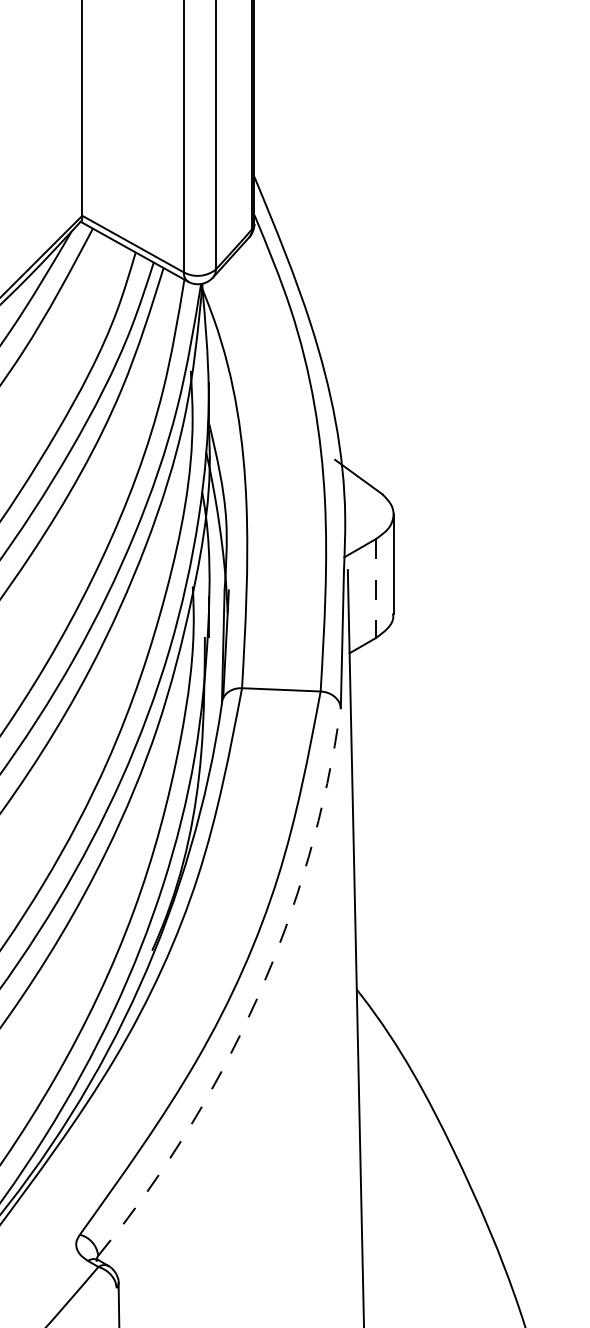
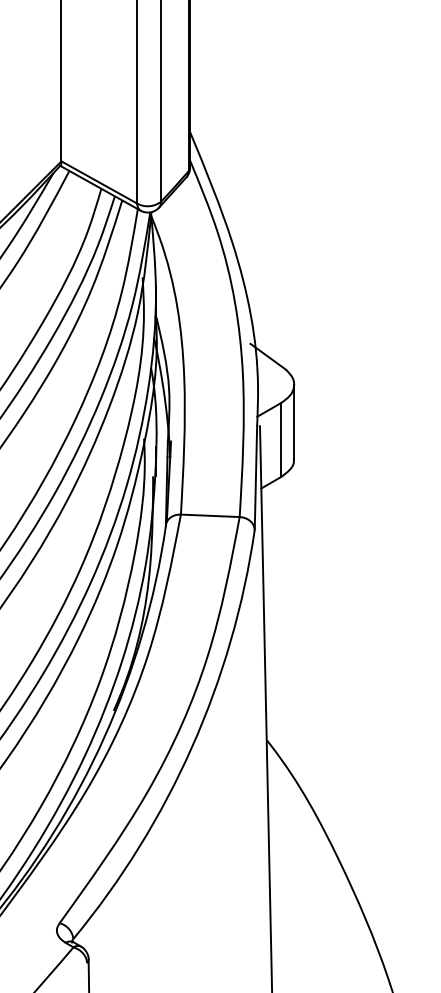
line: (375, 589) -> (280, 440), dashed -> solid
arc: (257, 998) -> (192, 746), dashed -> solid

